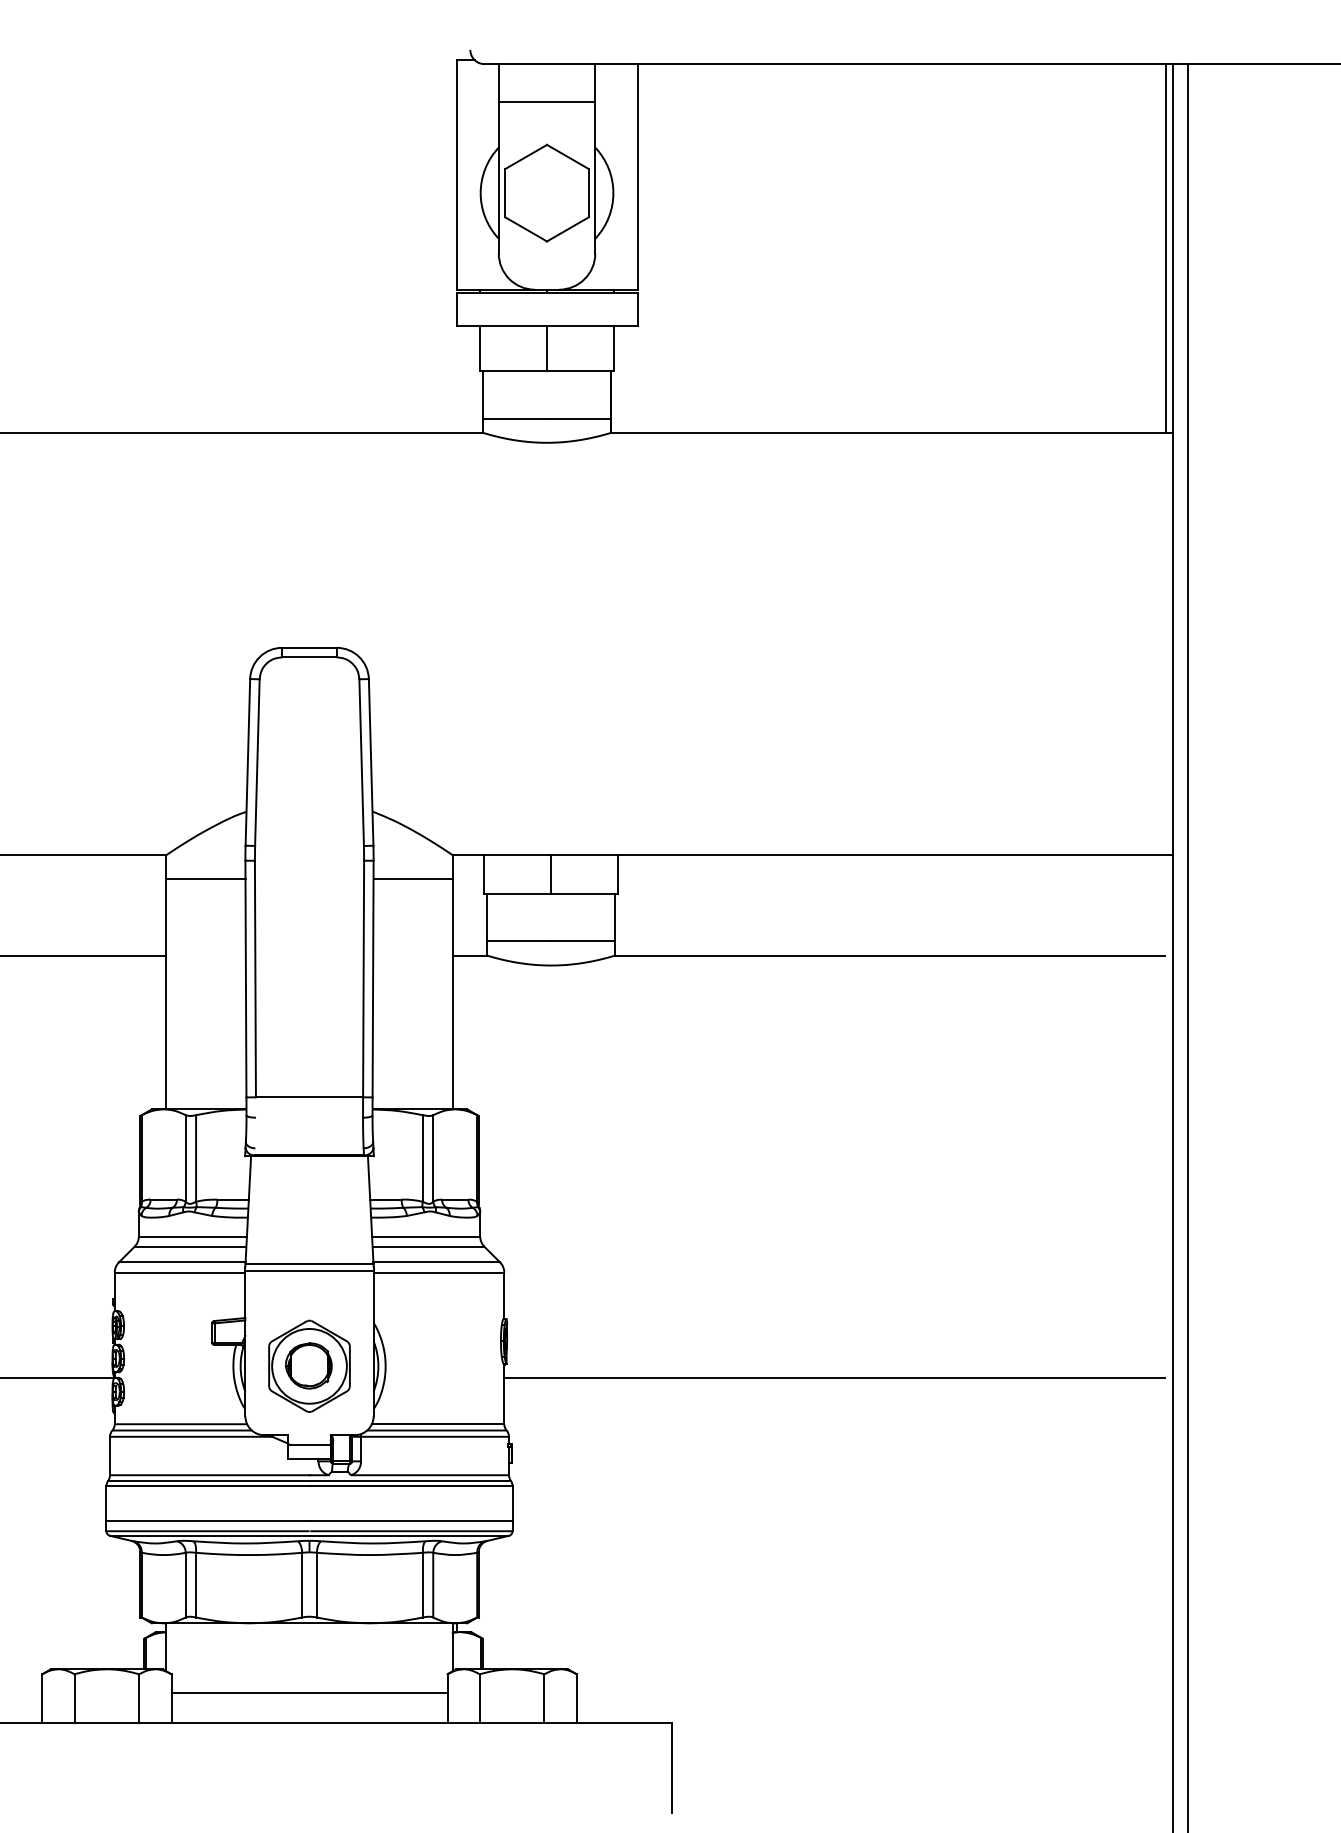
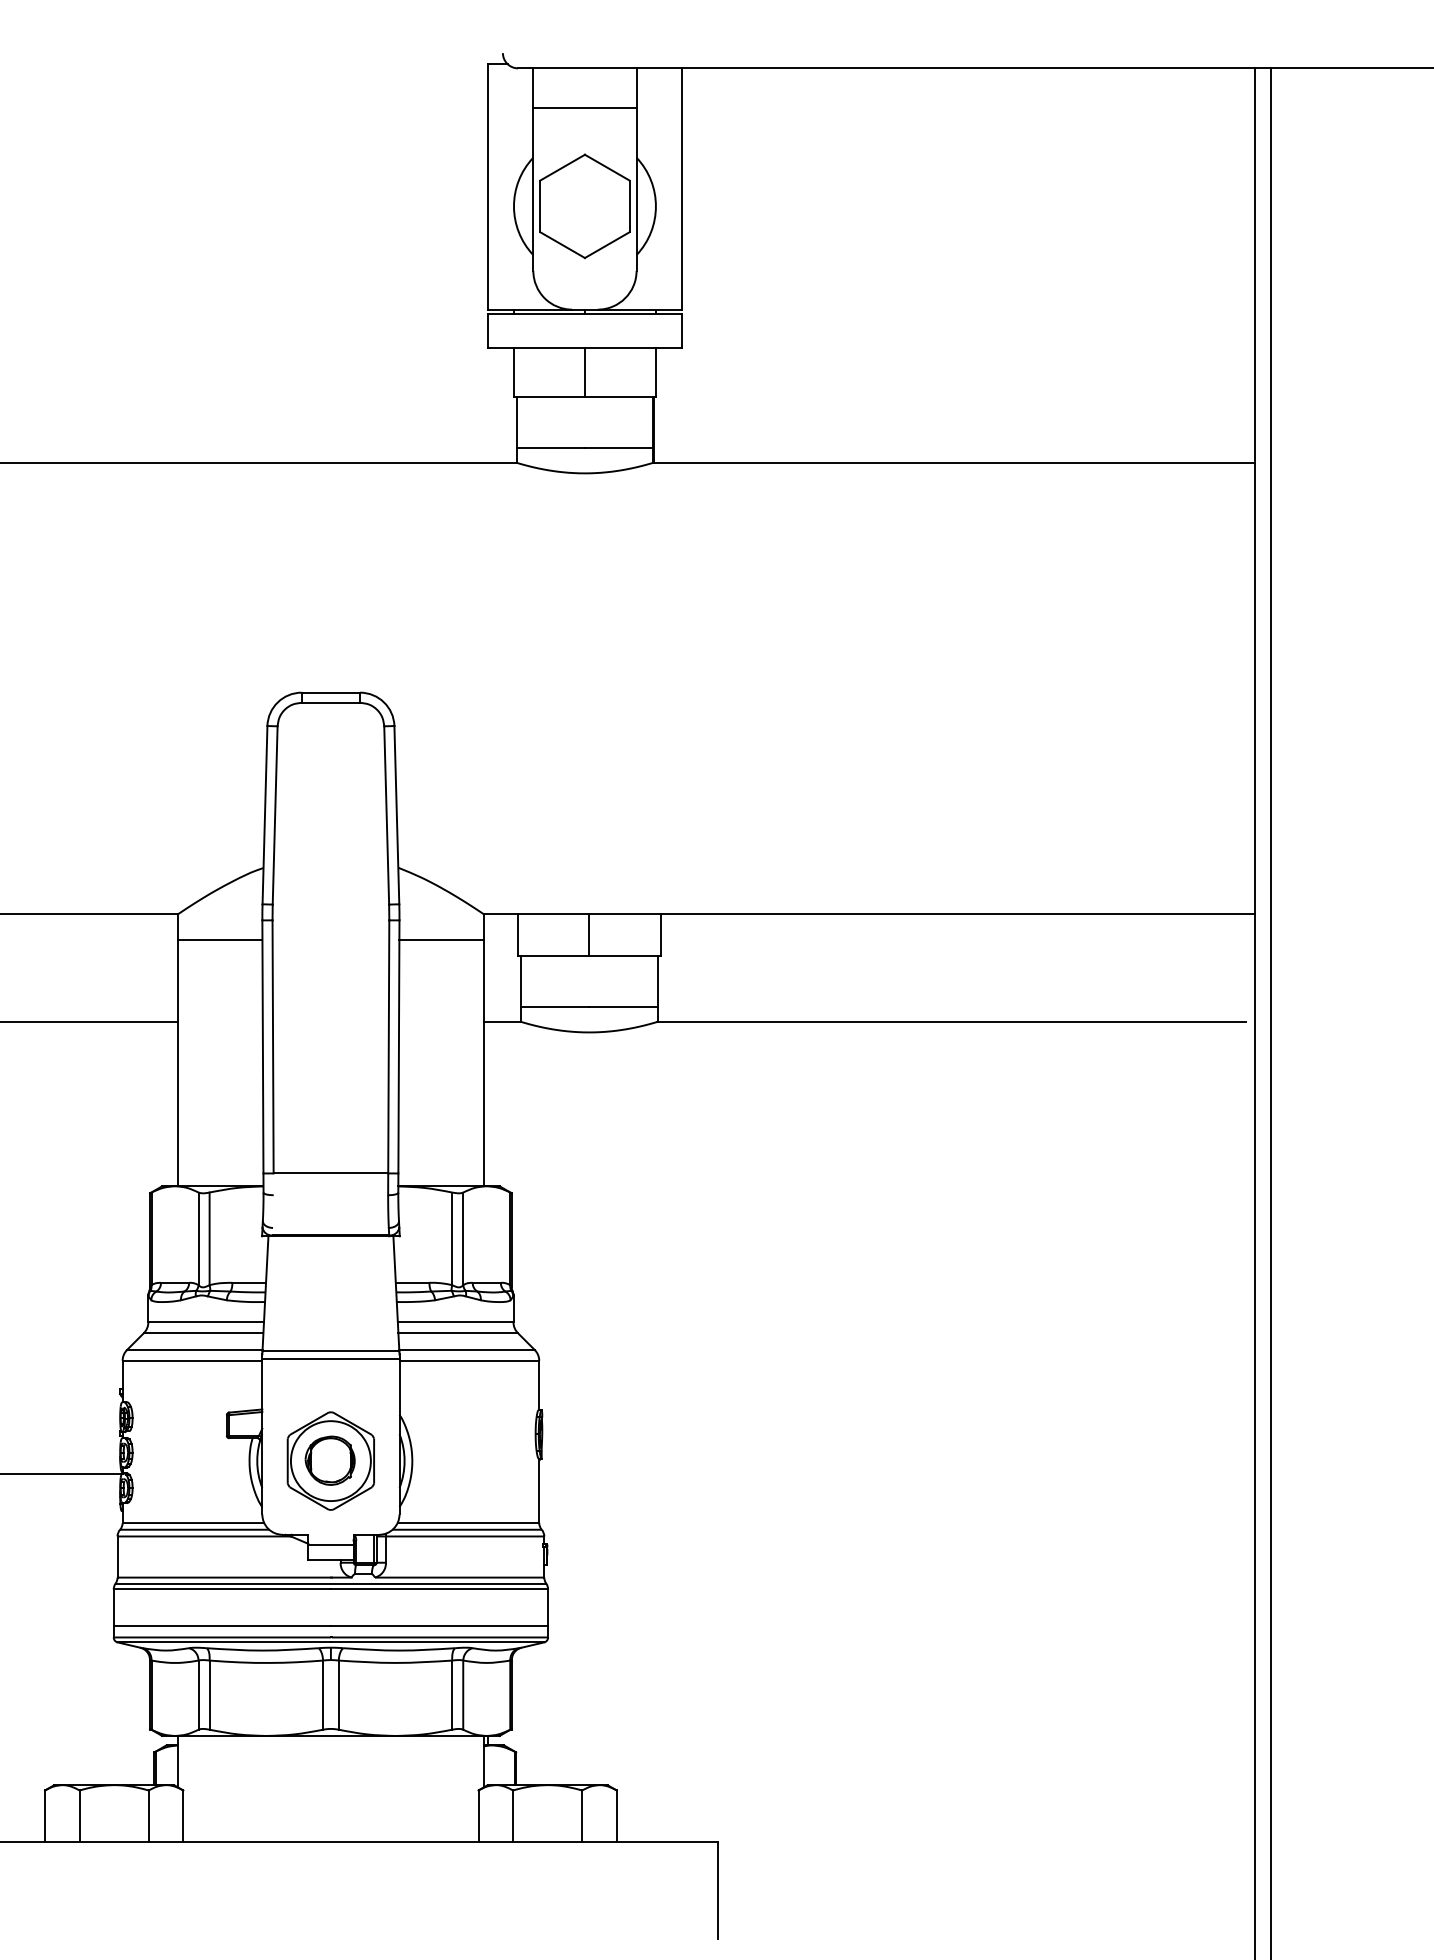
line: (1166, 248) -> (1247, 265), removed
line: (834, 1377) -> (892, 1473), removed
line: (309, 1693) -> (330, 1810), removed

